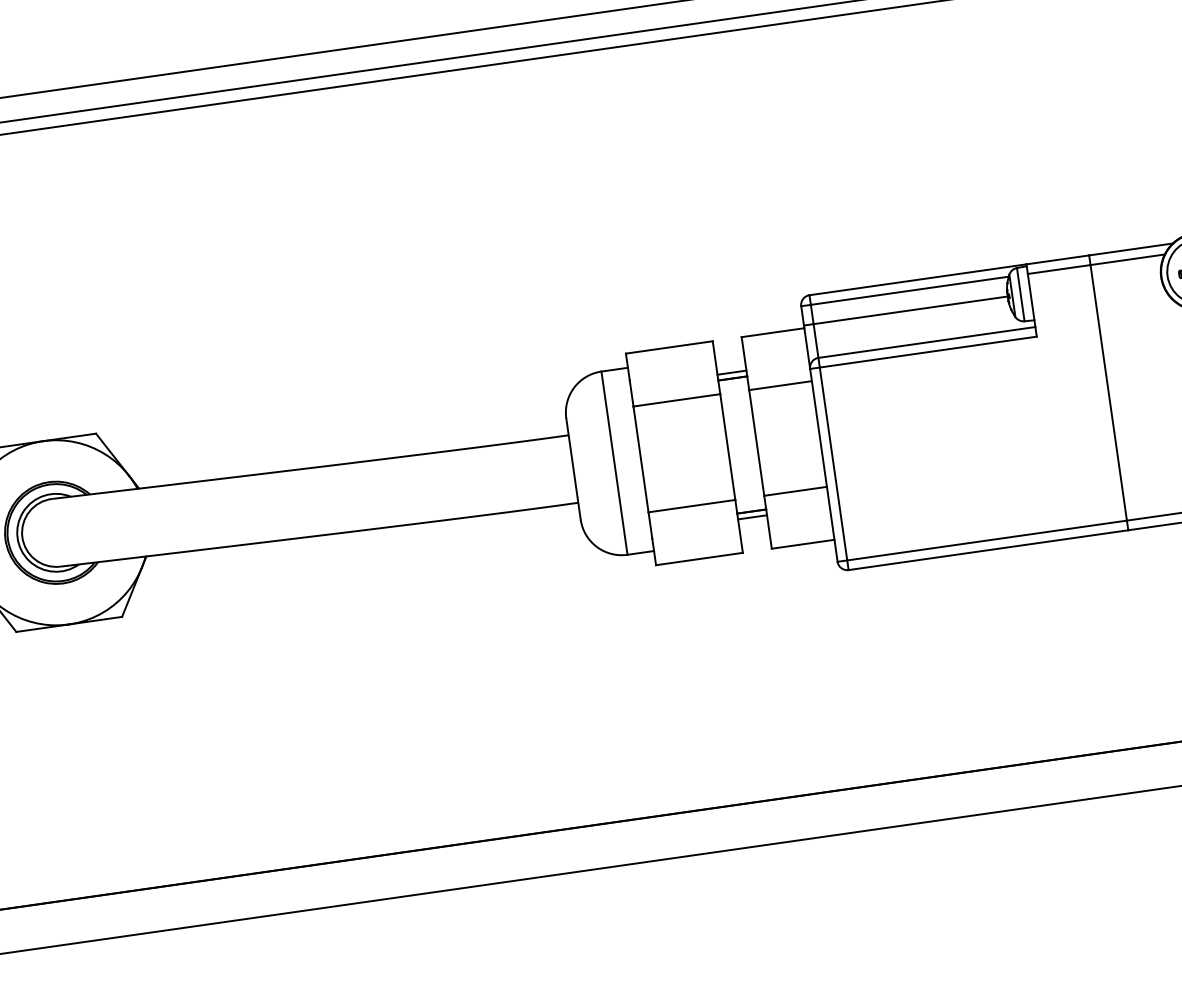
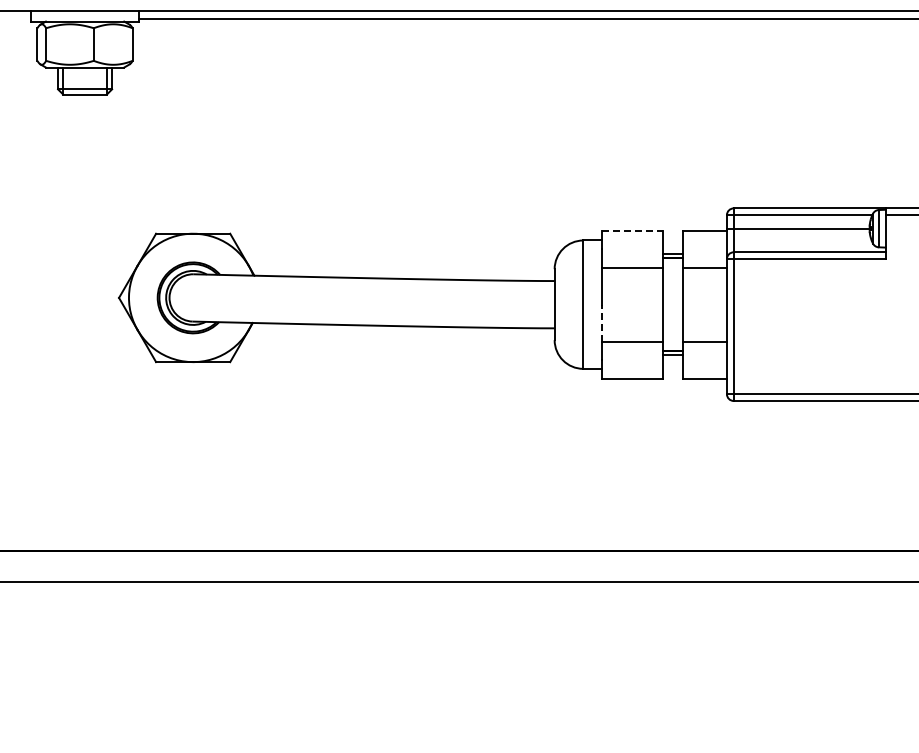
line: (669, 347) -> (632, 230), solid -> dashed
line: (644, 486) -> (601, 323), solid -> dashed

